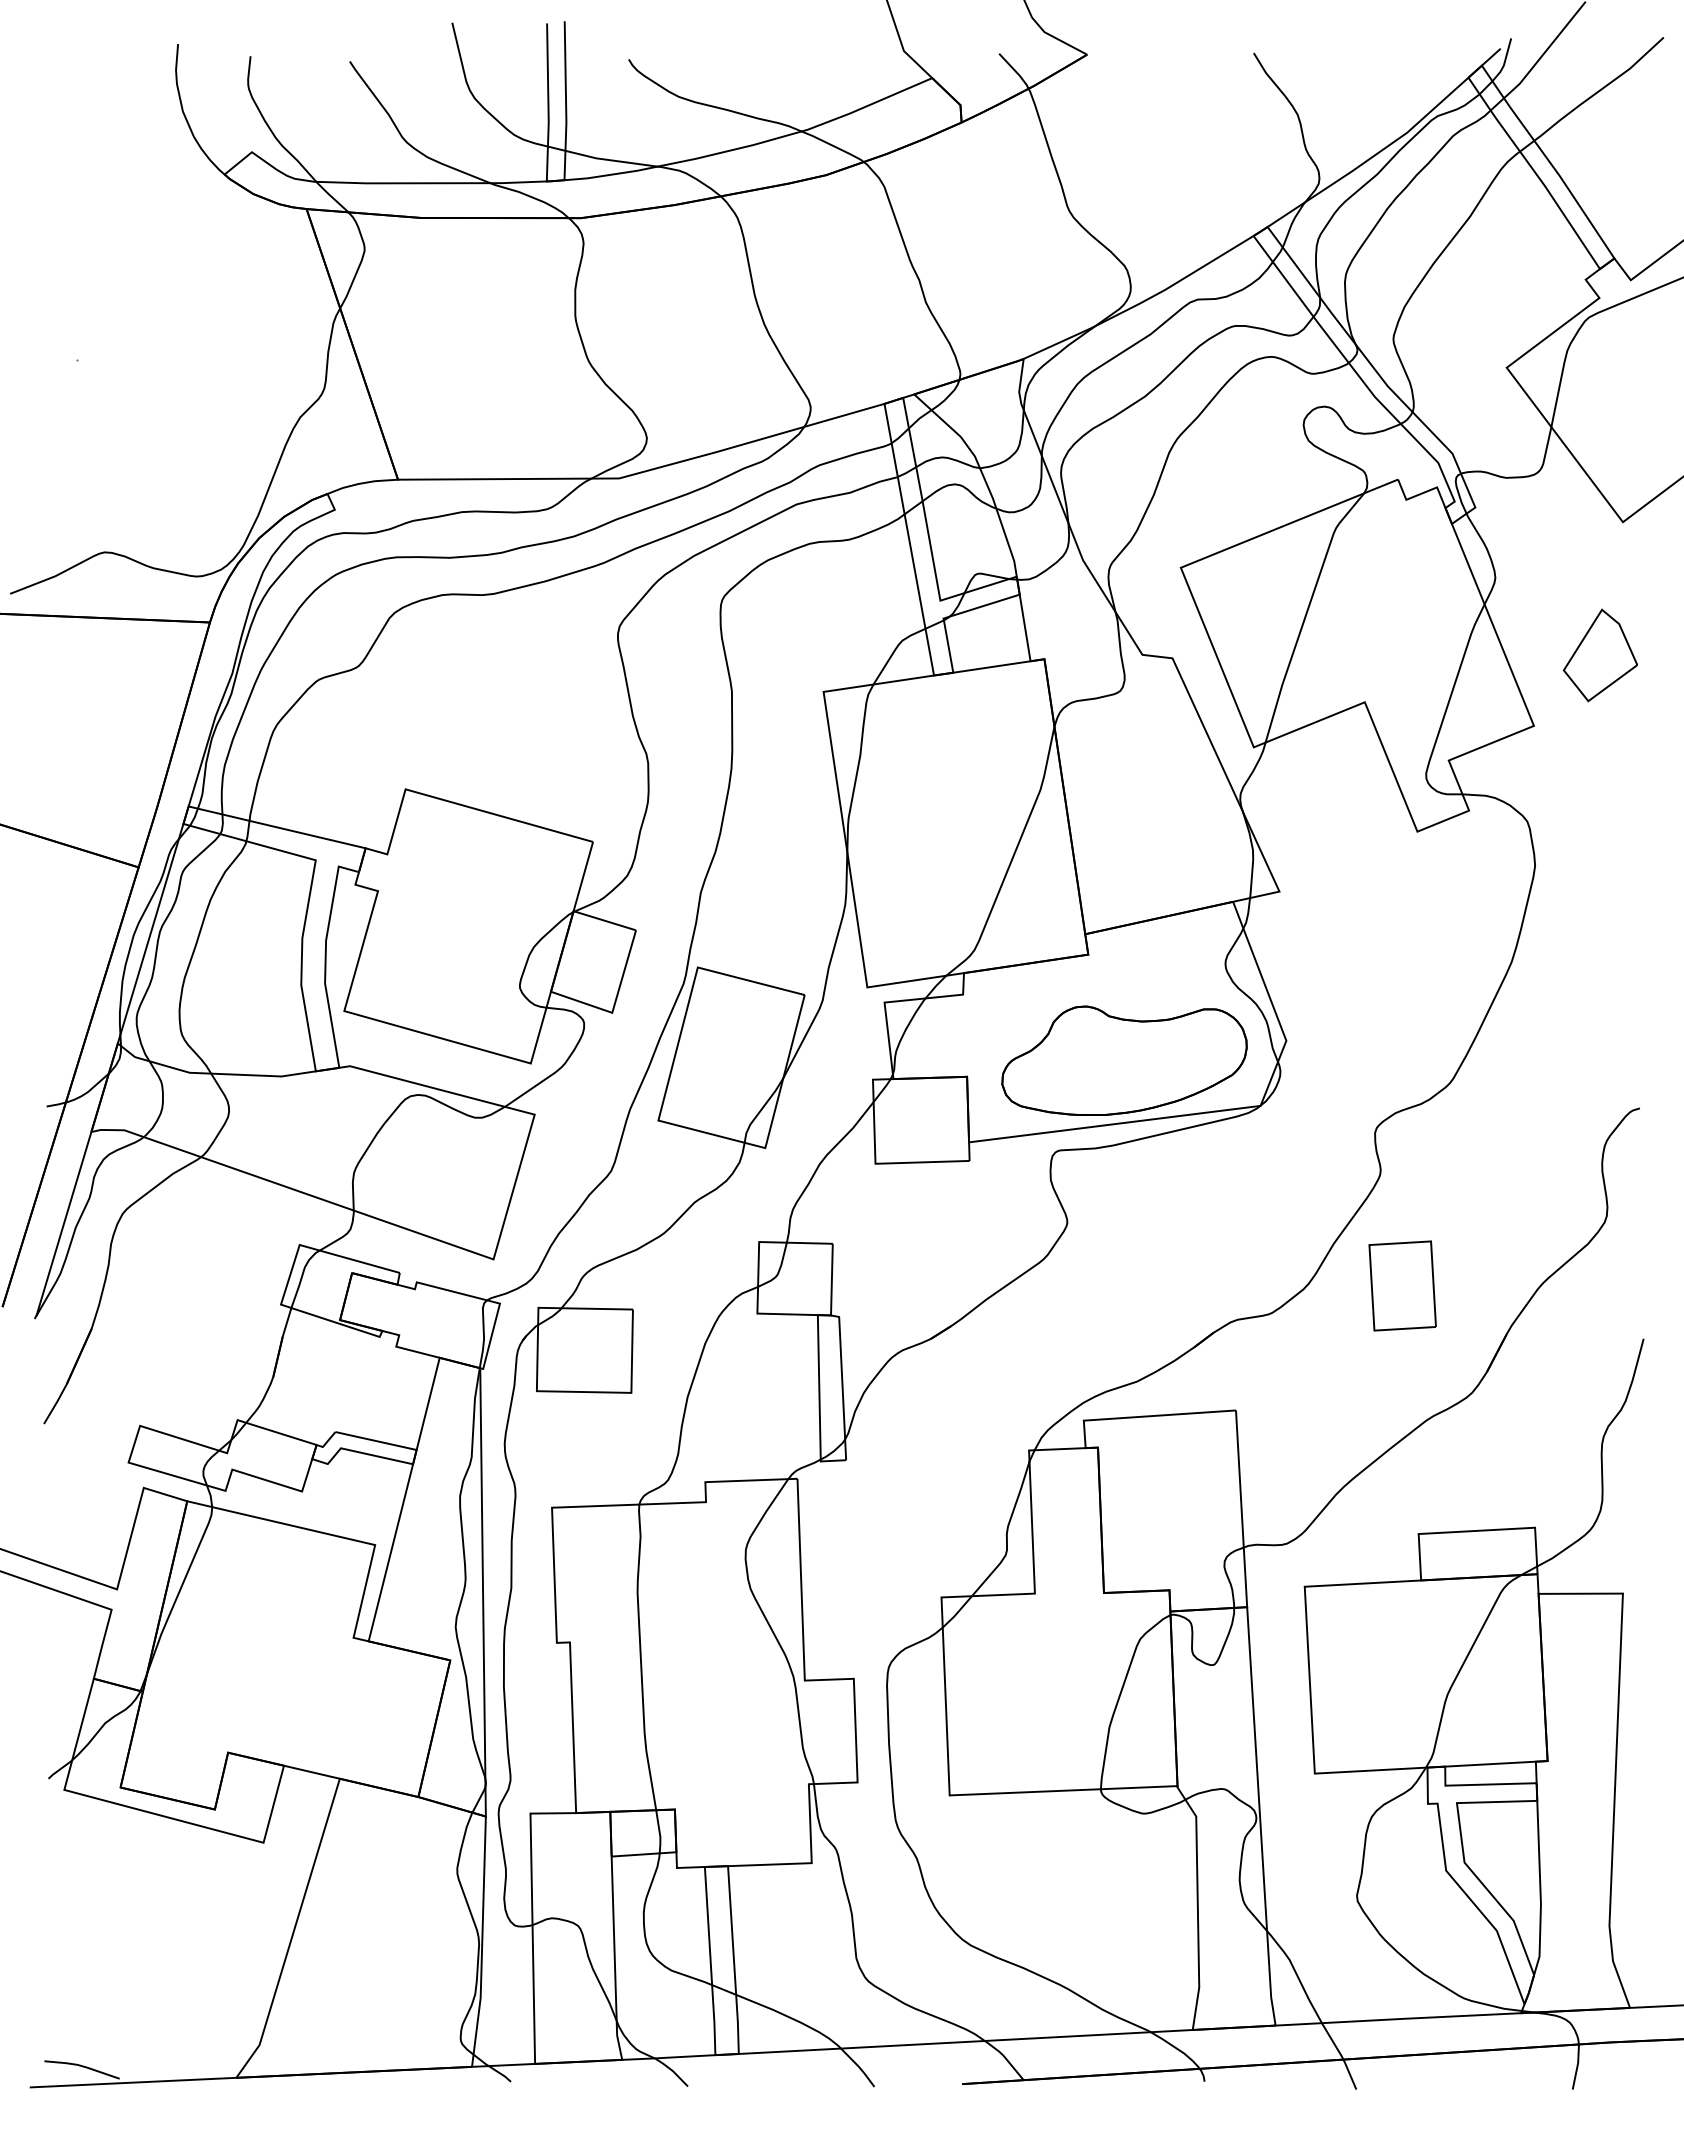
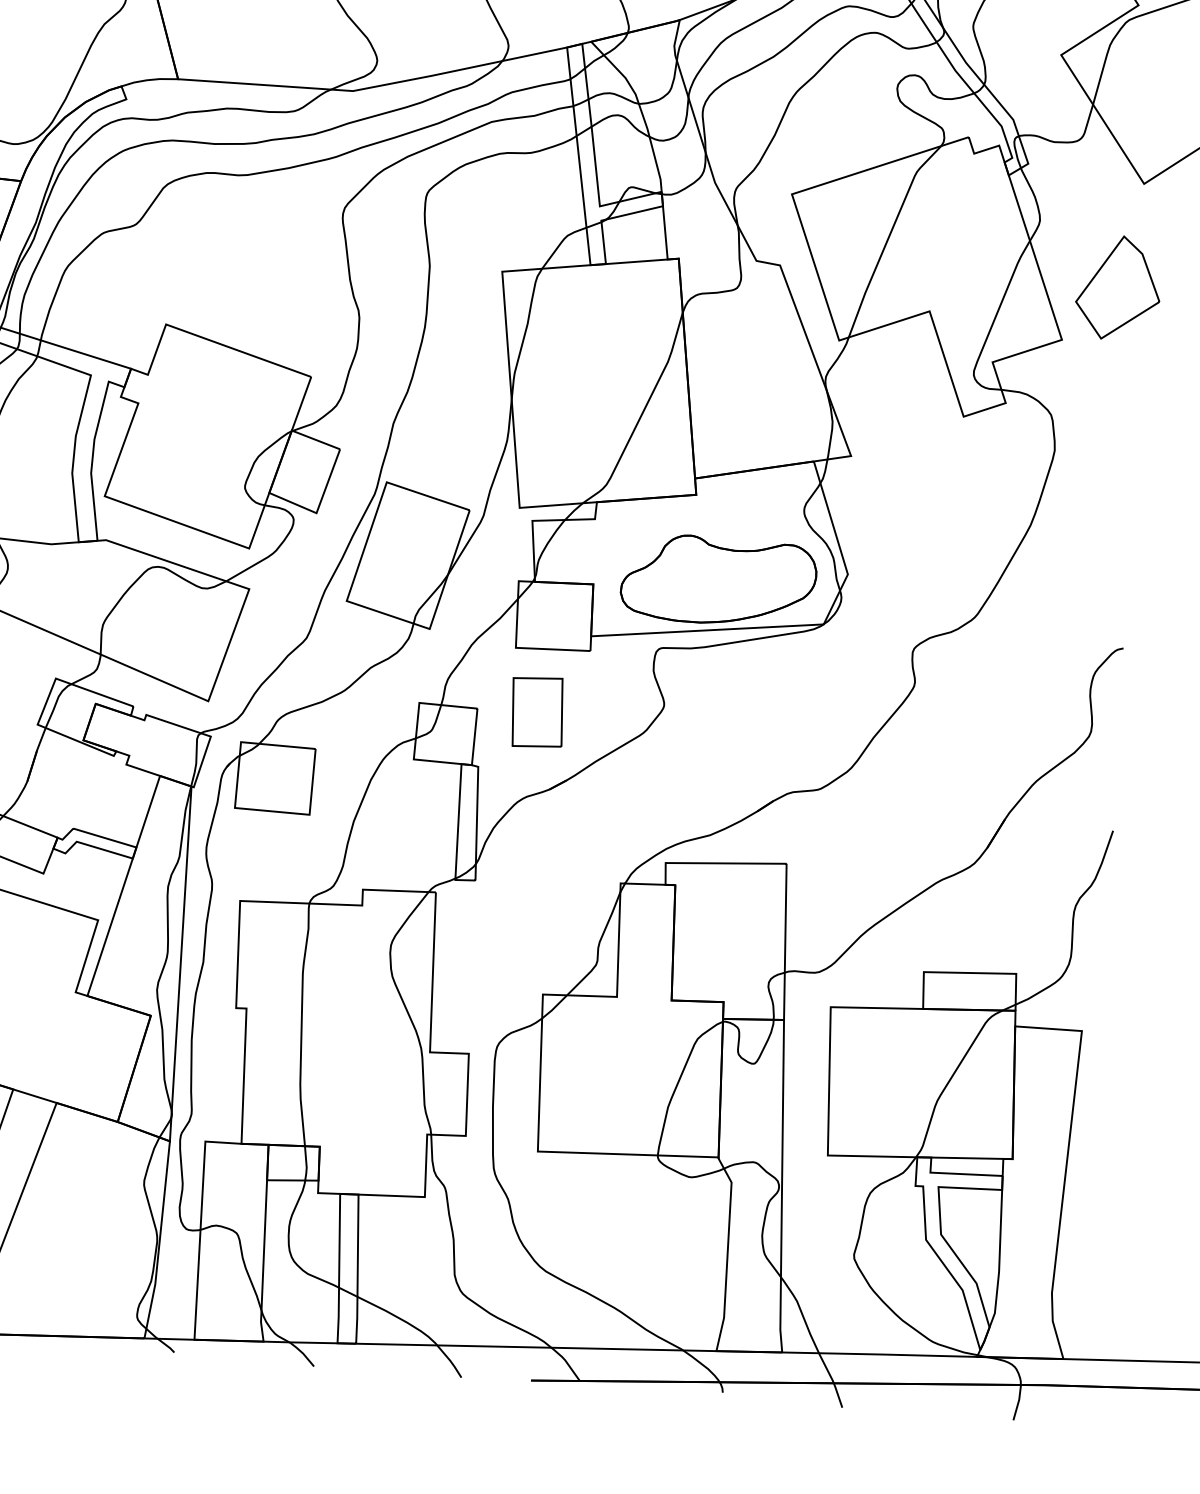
part: (1600, 655) -> (1118, 288), size x1.43
part: (1402, 1285) -> (537, 711), moved

